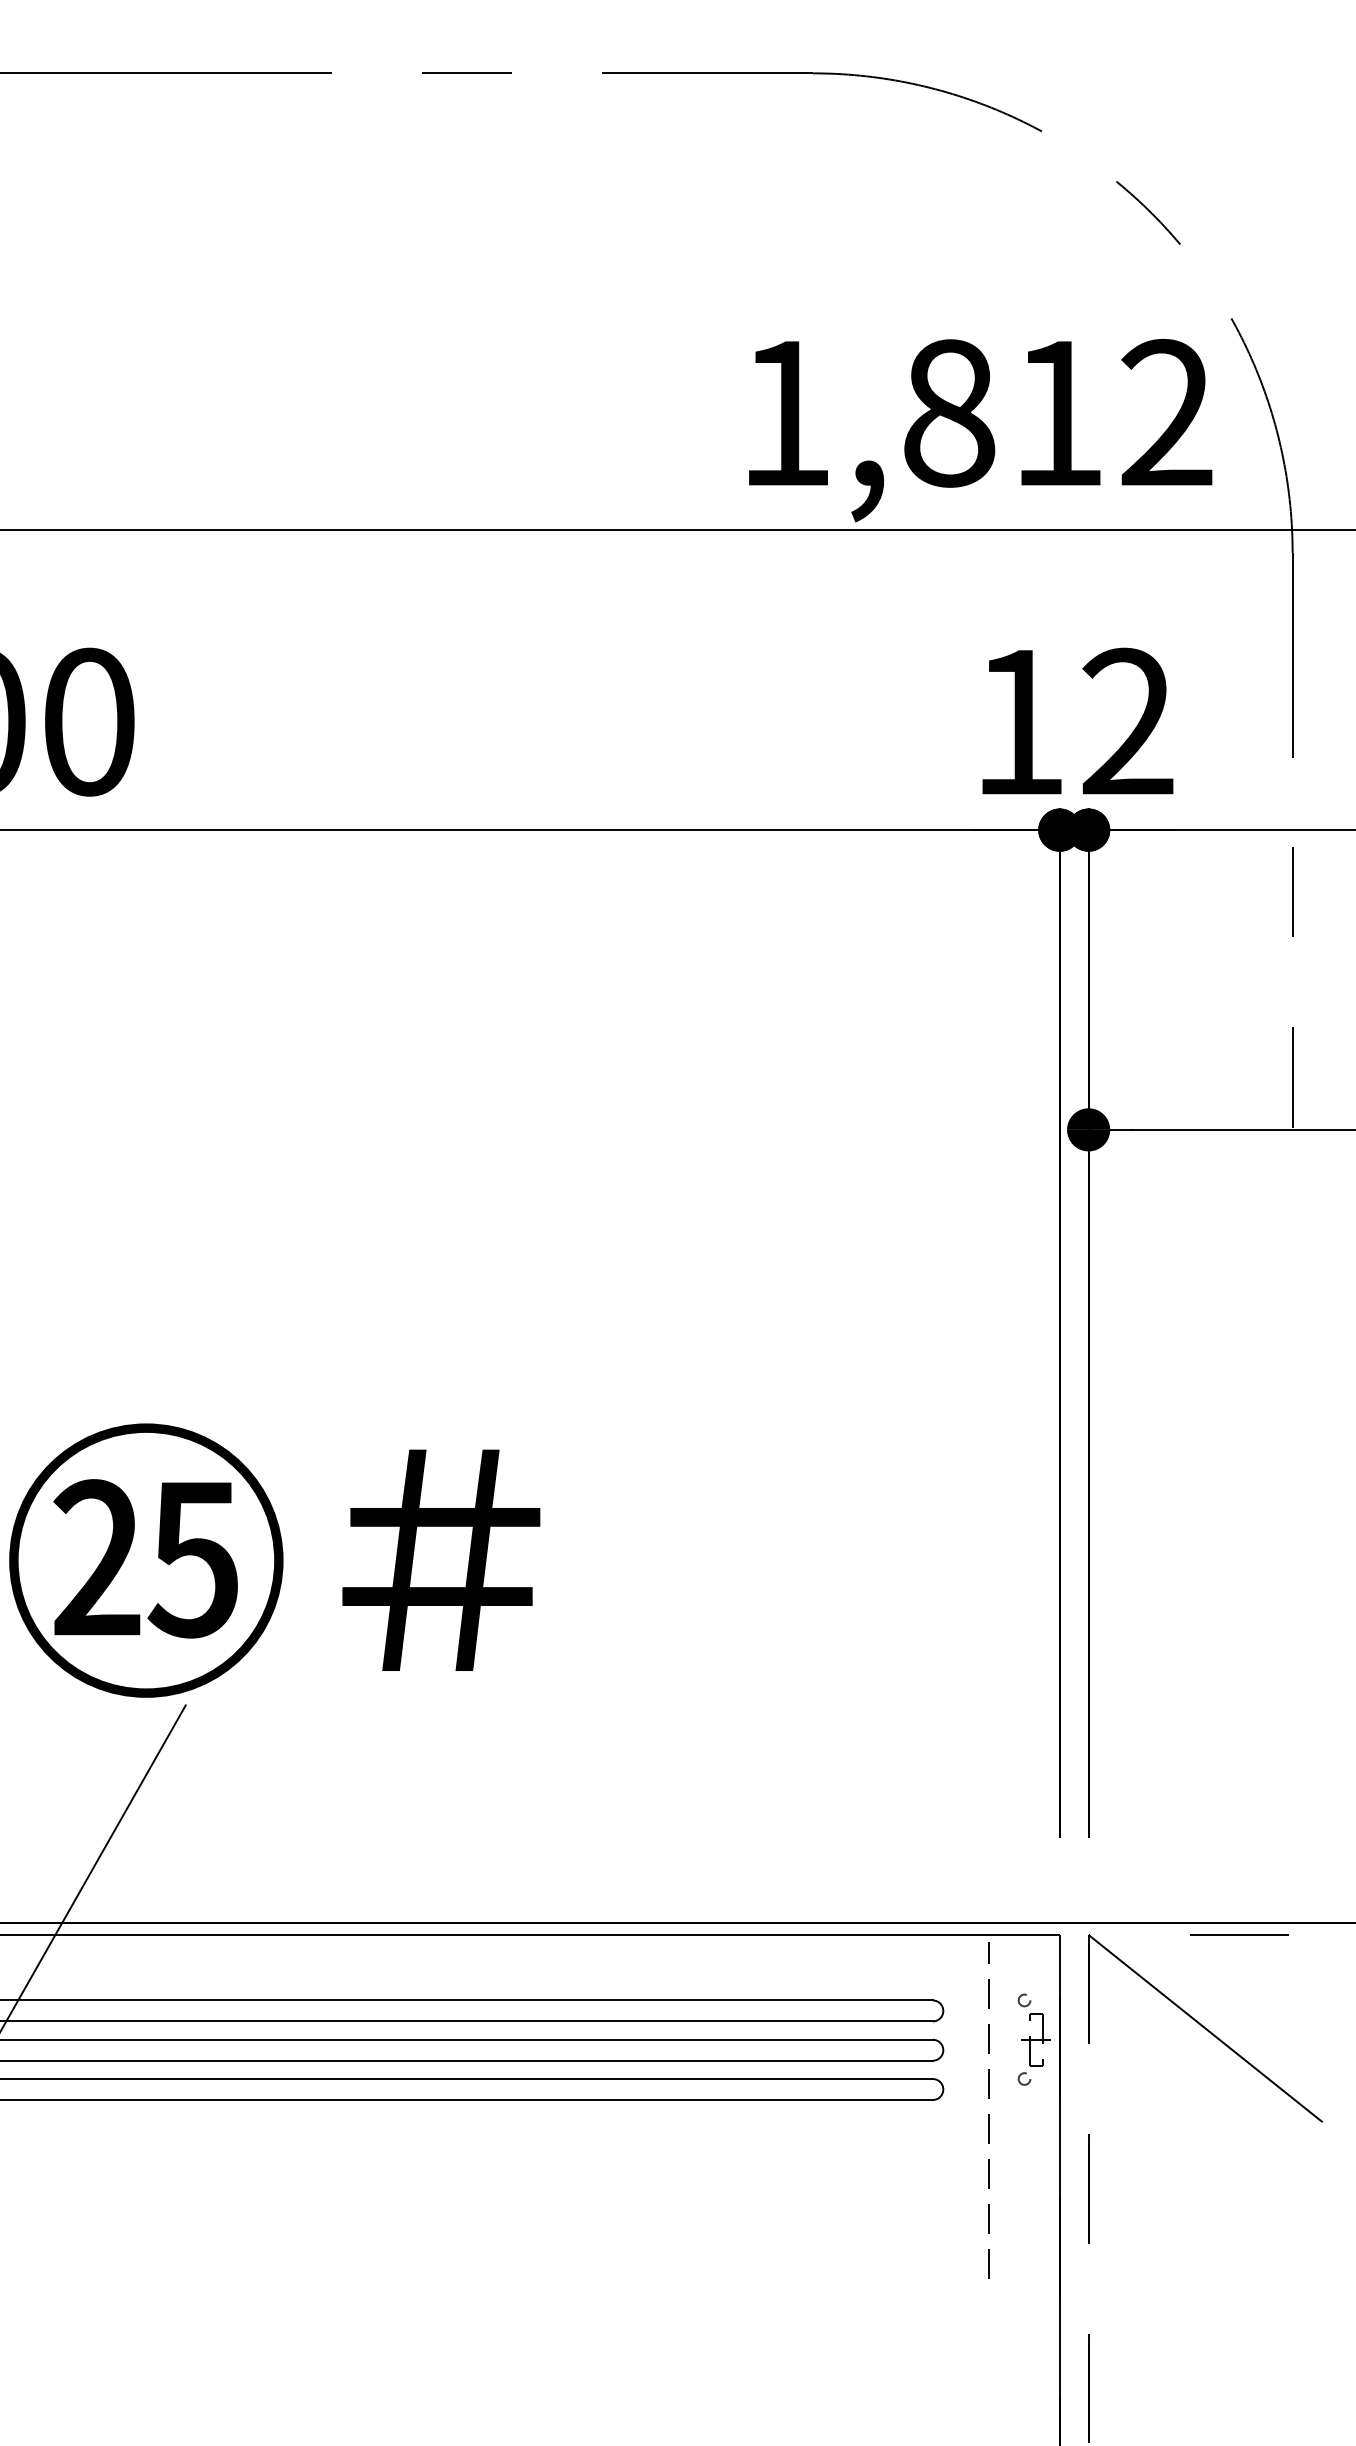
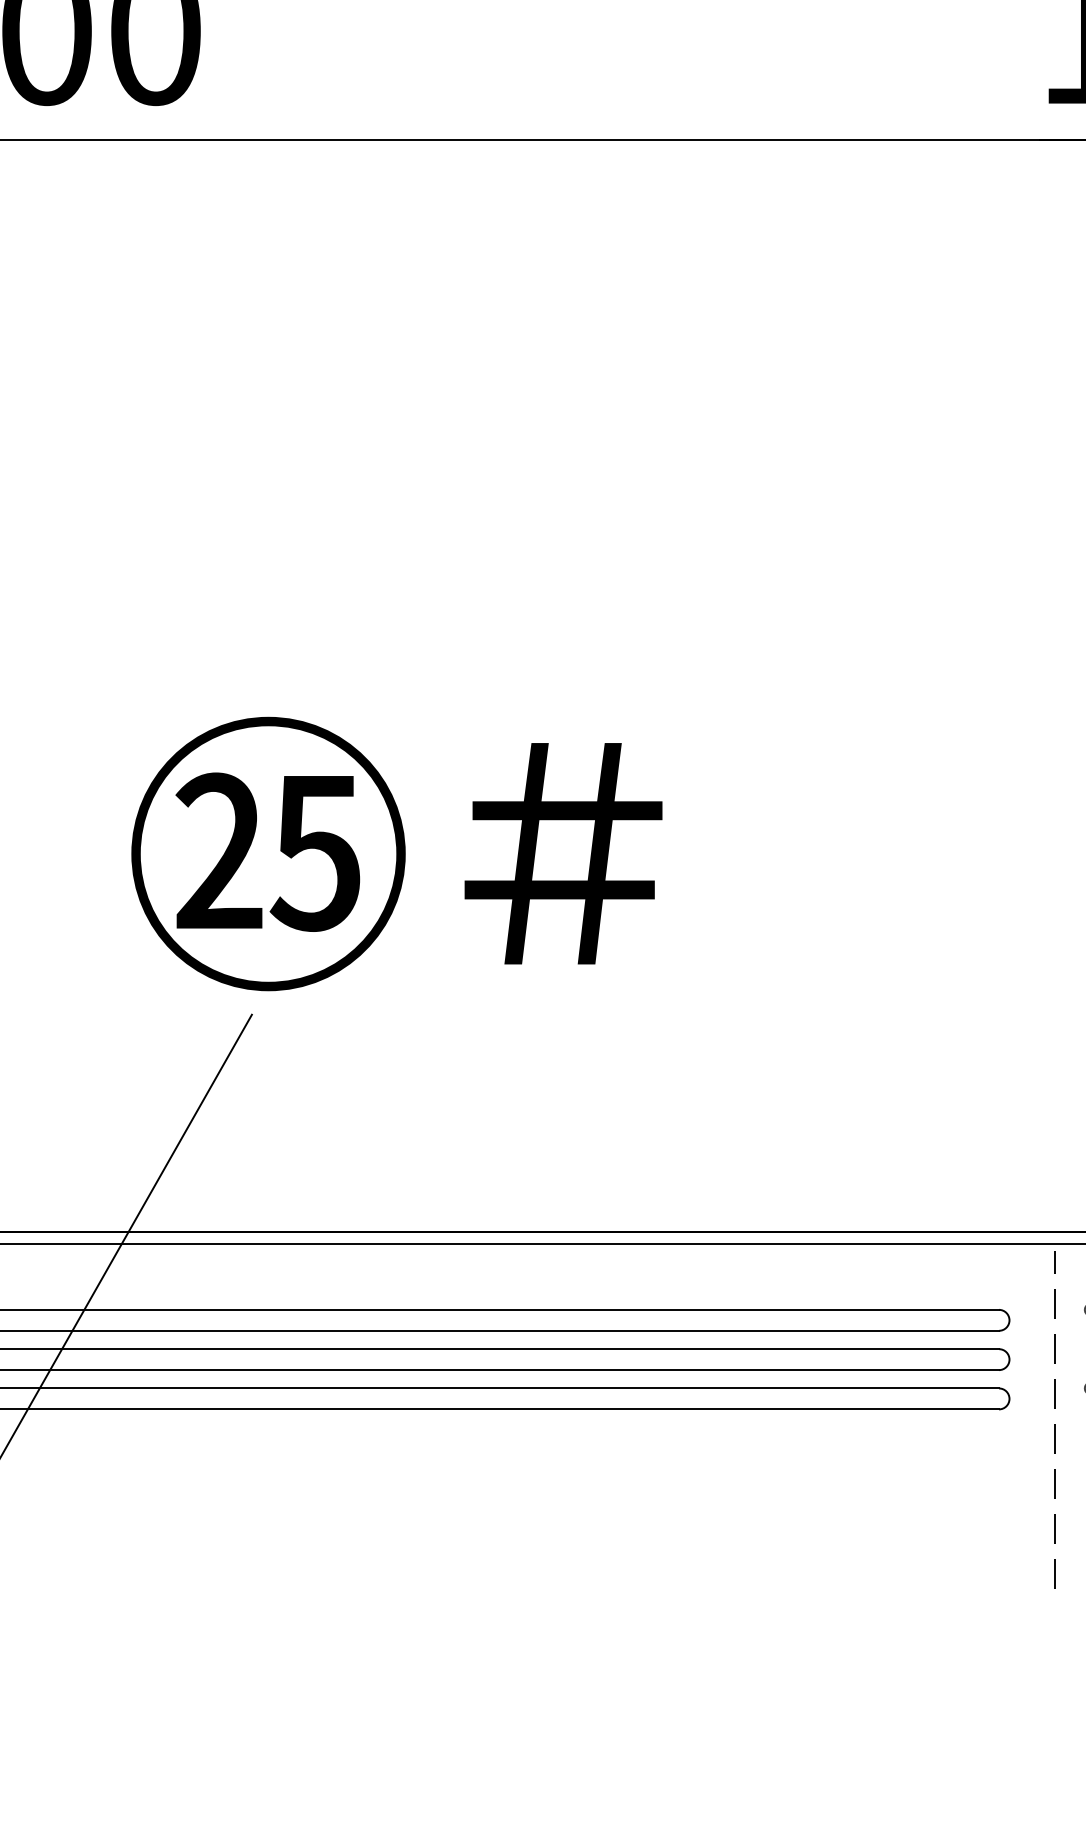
text: (274, 1560) -> (396, 853), moved

